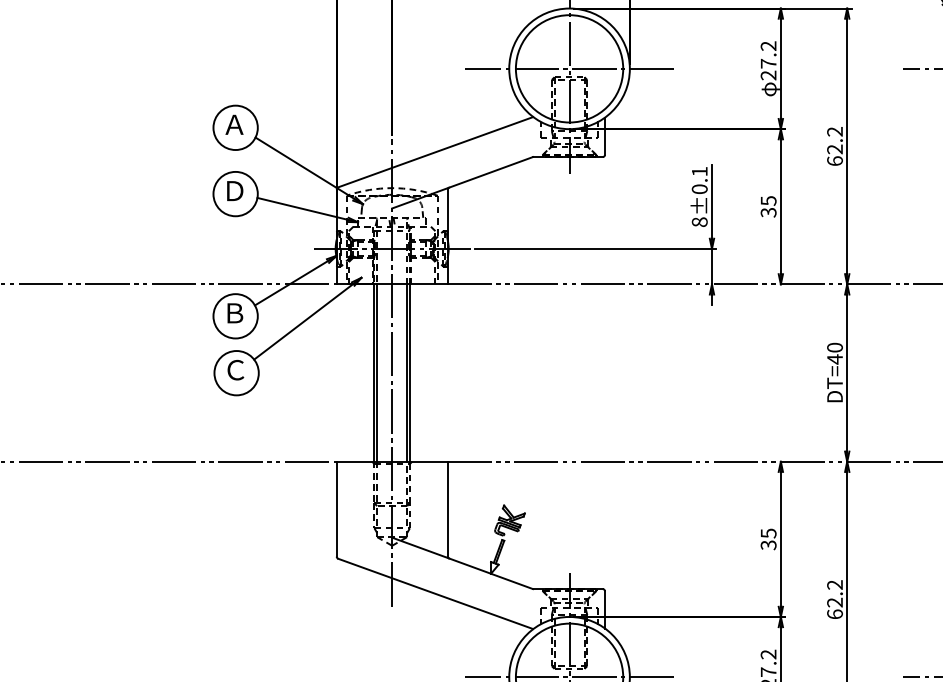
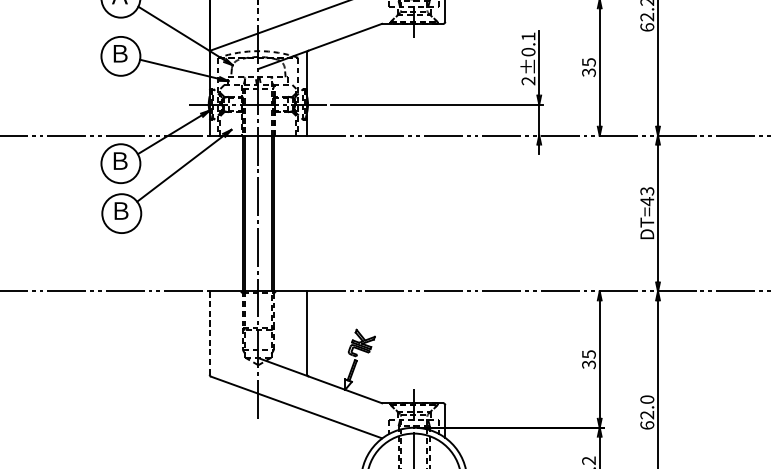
text: (235, 190) -> (120, 53), Ｄ -> Ｂ
text: (699, 222) -> (528, 81), 8±0.1 -> 2±0.1
text: (834, 347) -> (646, 191), DT=40 -> DT=43
text: (235, 369) -> (120, 210), Ｃ -> Ｂ
line: (336, 508) -> (209, 332), solid -> dashed
text: (834, 584) -> (646, 399), 62.2 -> 62.0

